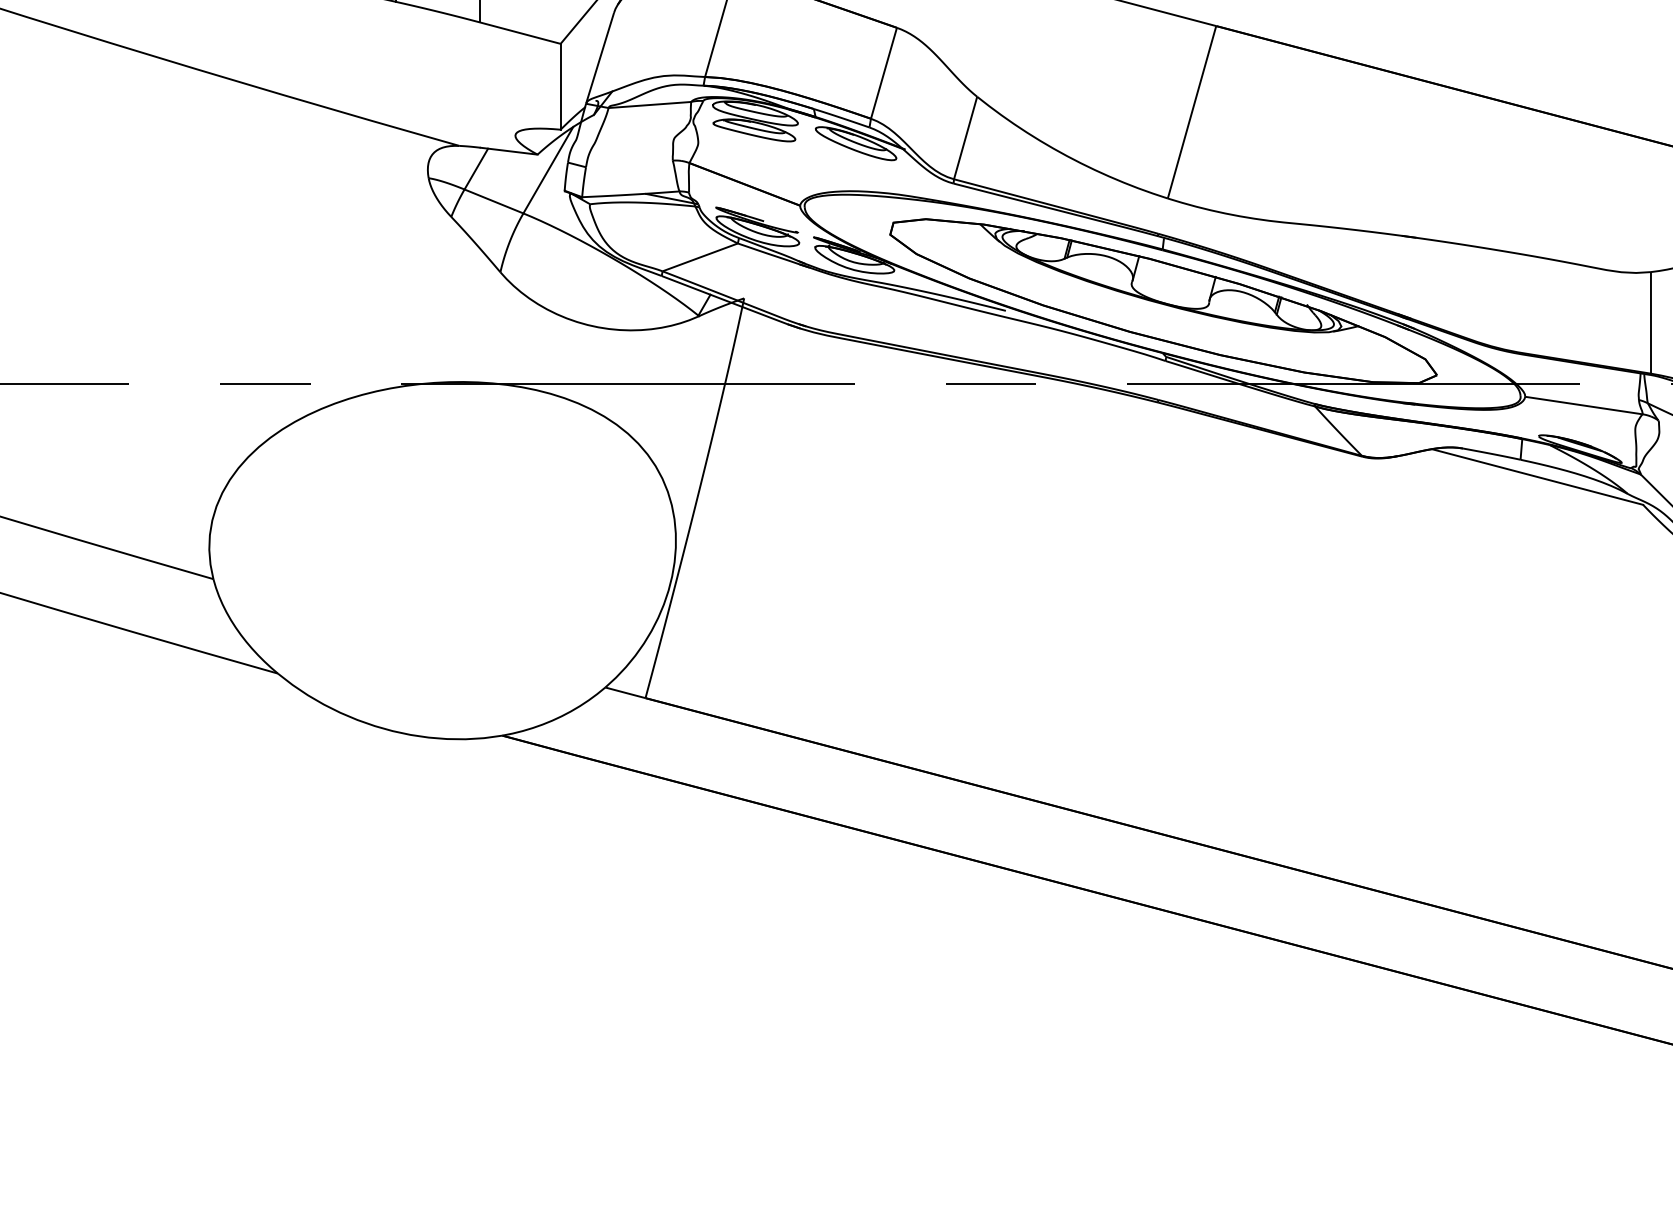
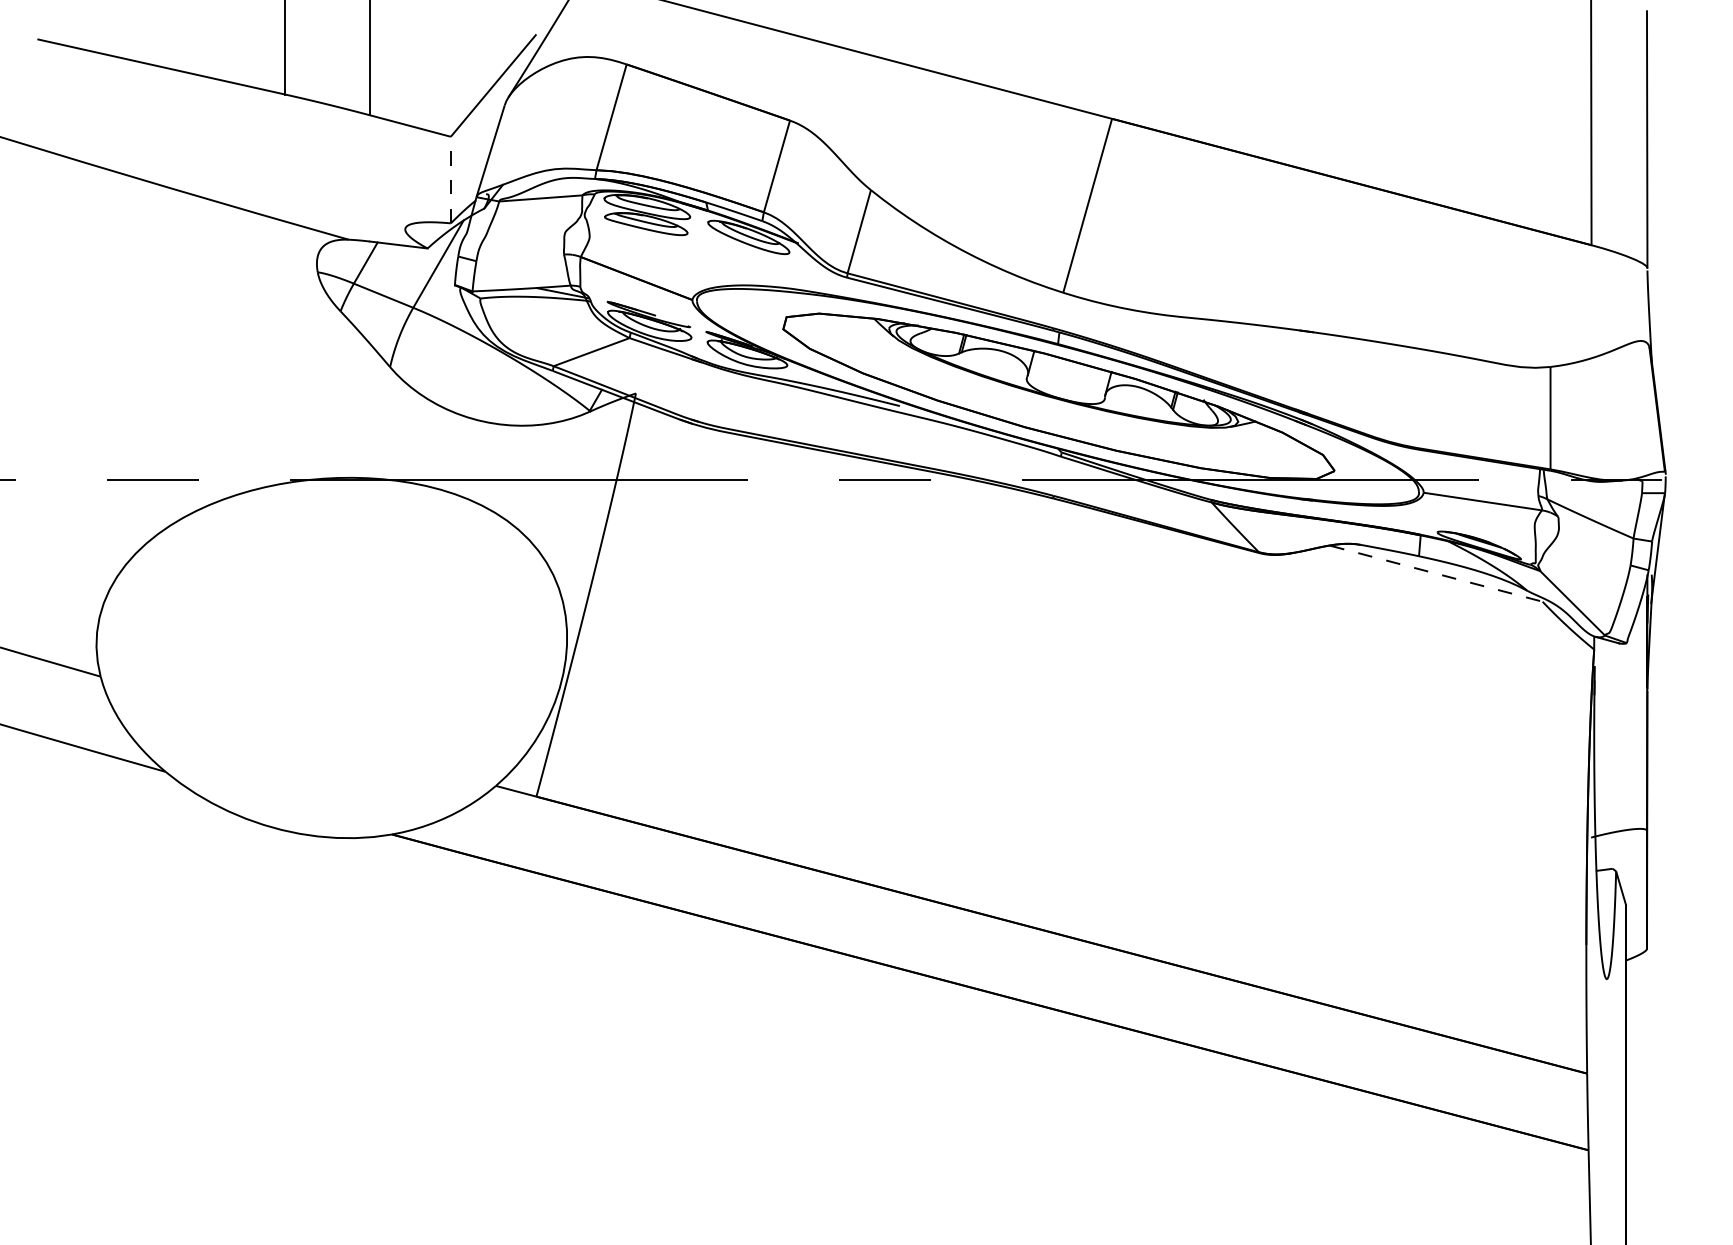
line: (560, 86) -> (450, 179), solid -> dashed
line: (1537, 476) -> (1436, 573), solid -> dashed

